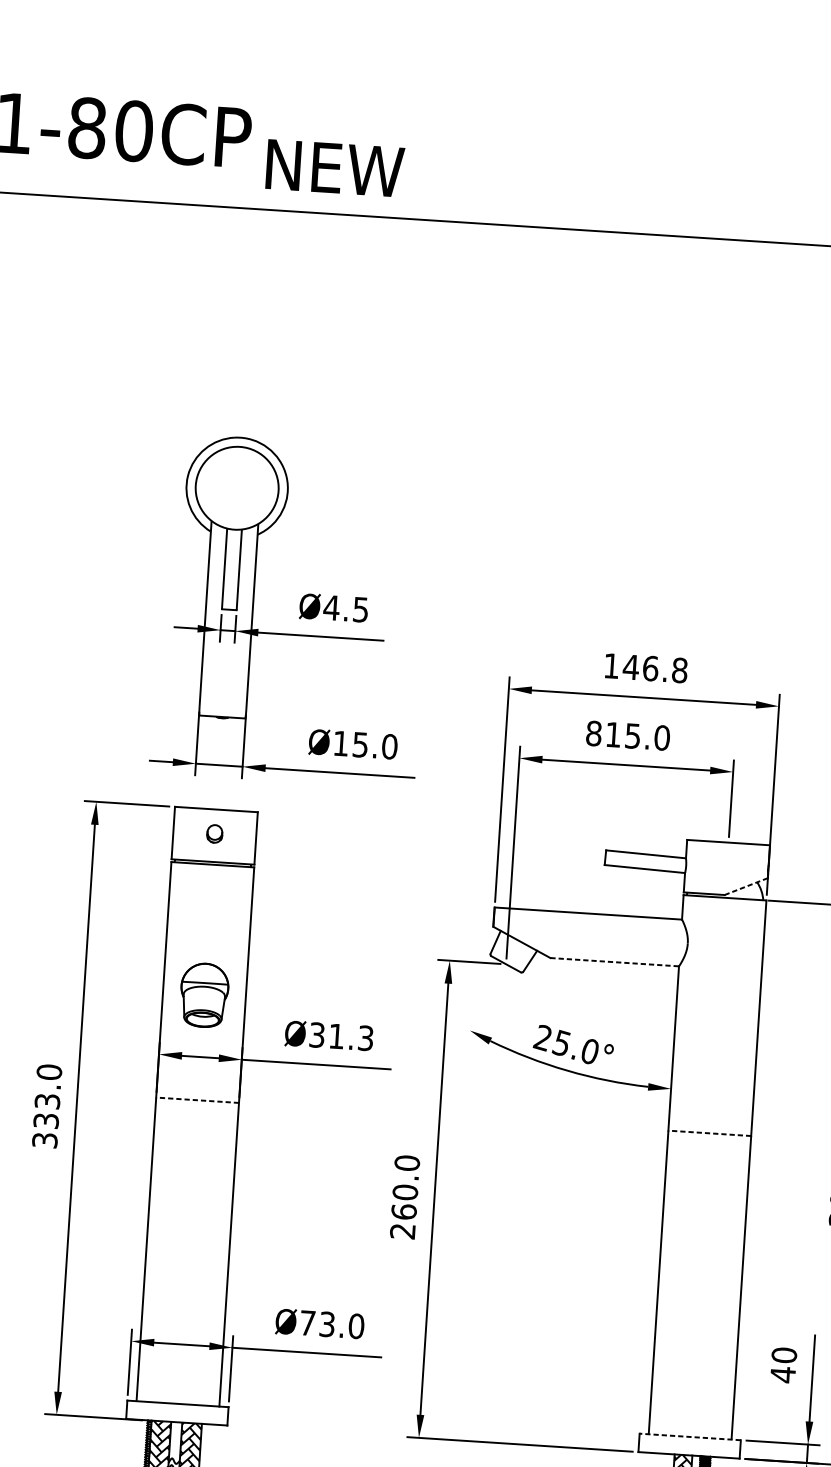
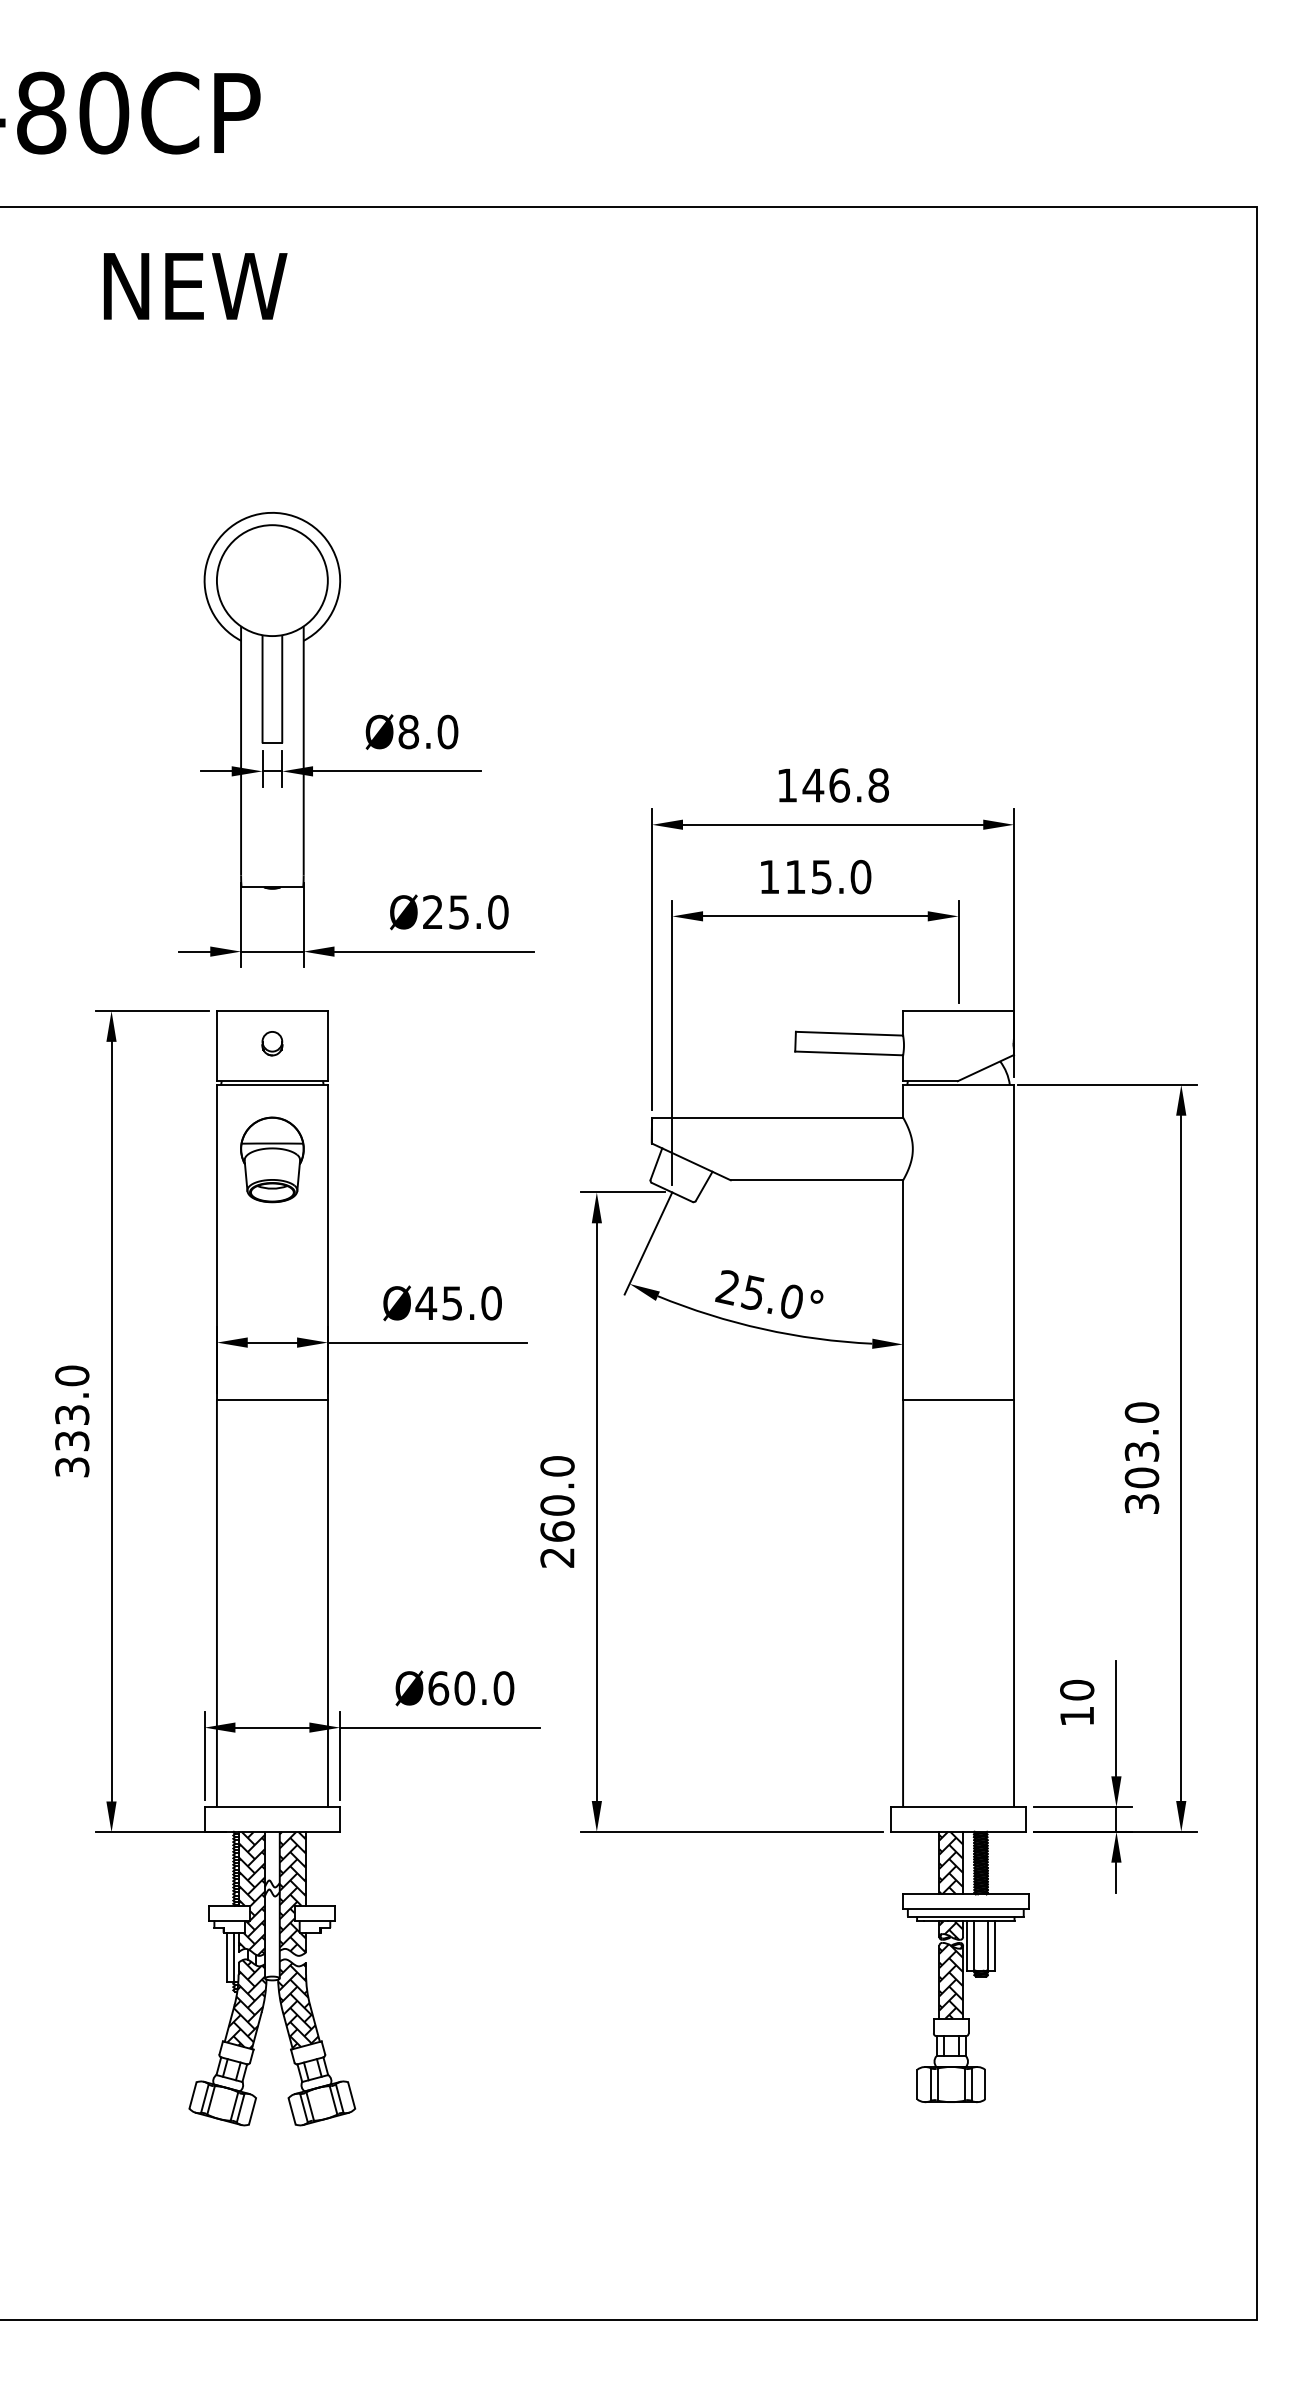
text: (335, 168) -> (195, 286), moved
text: (345, 608) -> (427, 731), Ø4.5 -> Ø8.0
text: (593, 733) -> (769, 876), 815.0 -> 115.0
text: (340, 742) -> (432, 911), Ø15.0 -> Ø25.0
line: (746, 886) -> (986, 1067), dashed -> solid
line: (615, 962) -> (817, 1180), dashed -> solid
part: (204, 995) -> (272, 1159), moved
line: (485, 1001) -> (648, 1243), added
text: (341, 1036) -> (458, 1303), Ø31.3 -> Ø45.0
line: (196, 1100) -> (271, 1400), dashed -> solid
line: (709, 1133) -> (958, 1400), dashed -> solid
text: (317, 1323) -> (451, 1688), Ø73.0 -> Ø60.0
text: (782, 1374) -> (1076, 1716), 40 -> 10
line: (690, 1437) -> (958, 1807), dashed -> solid

